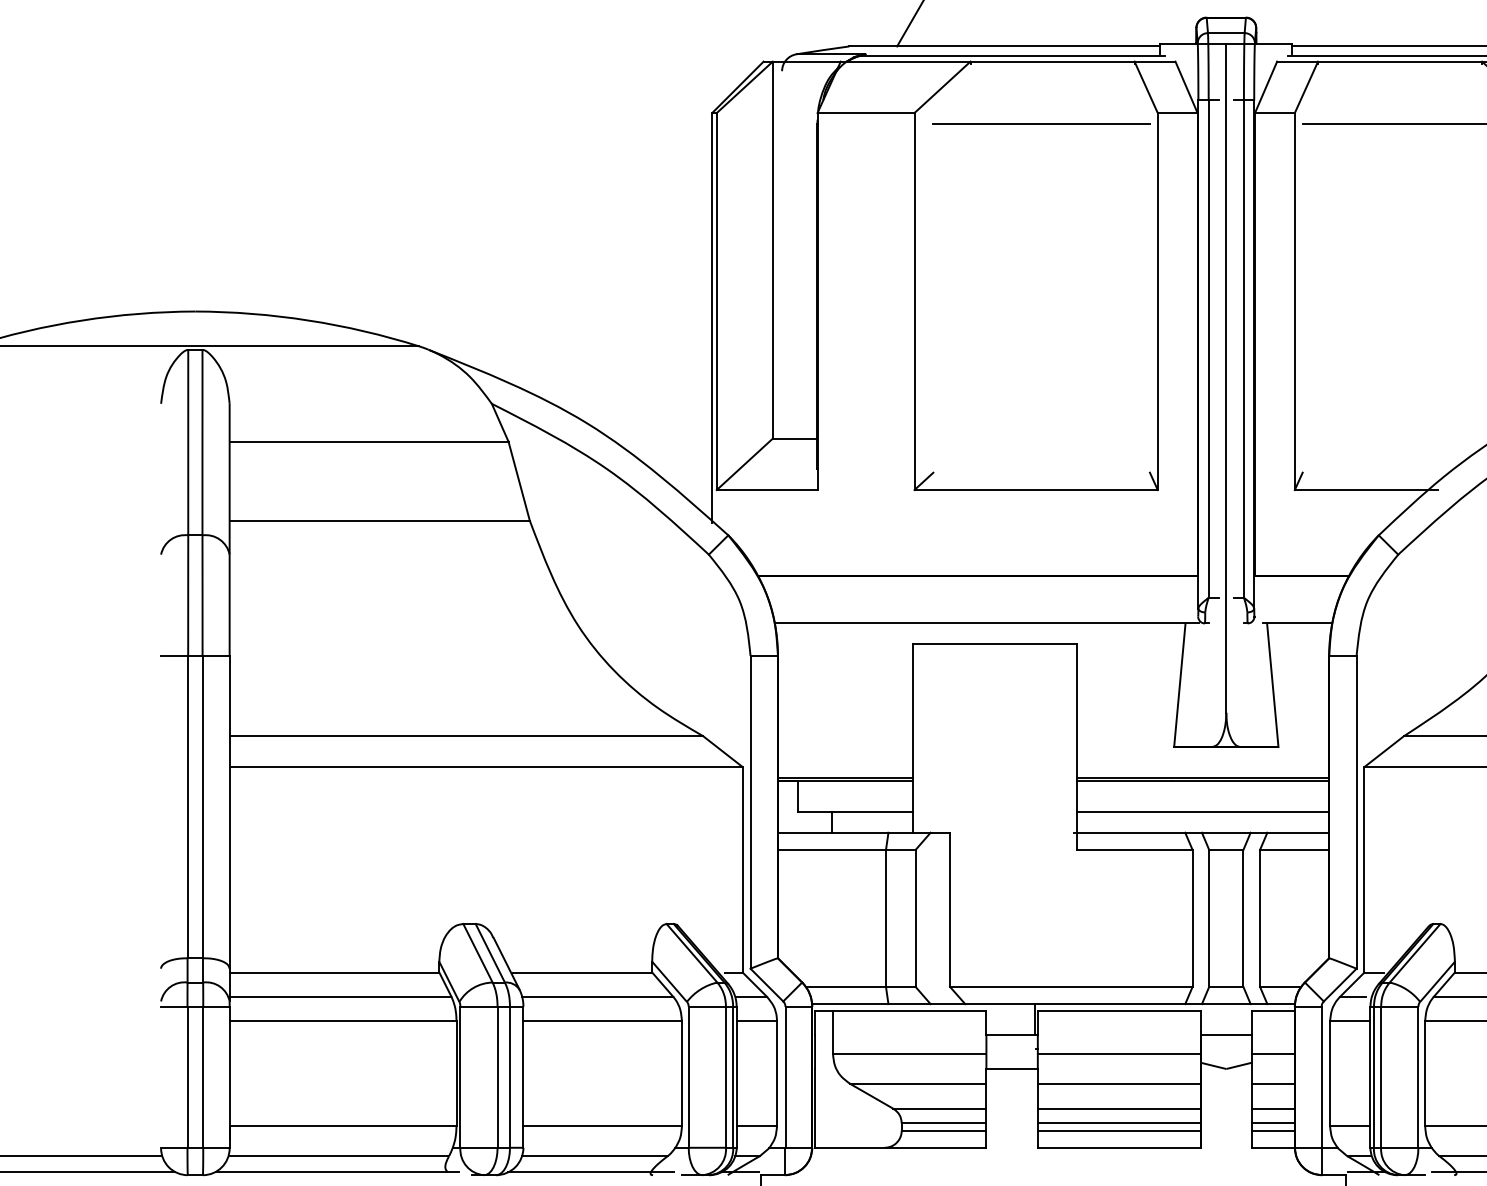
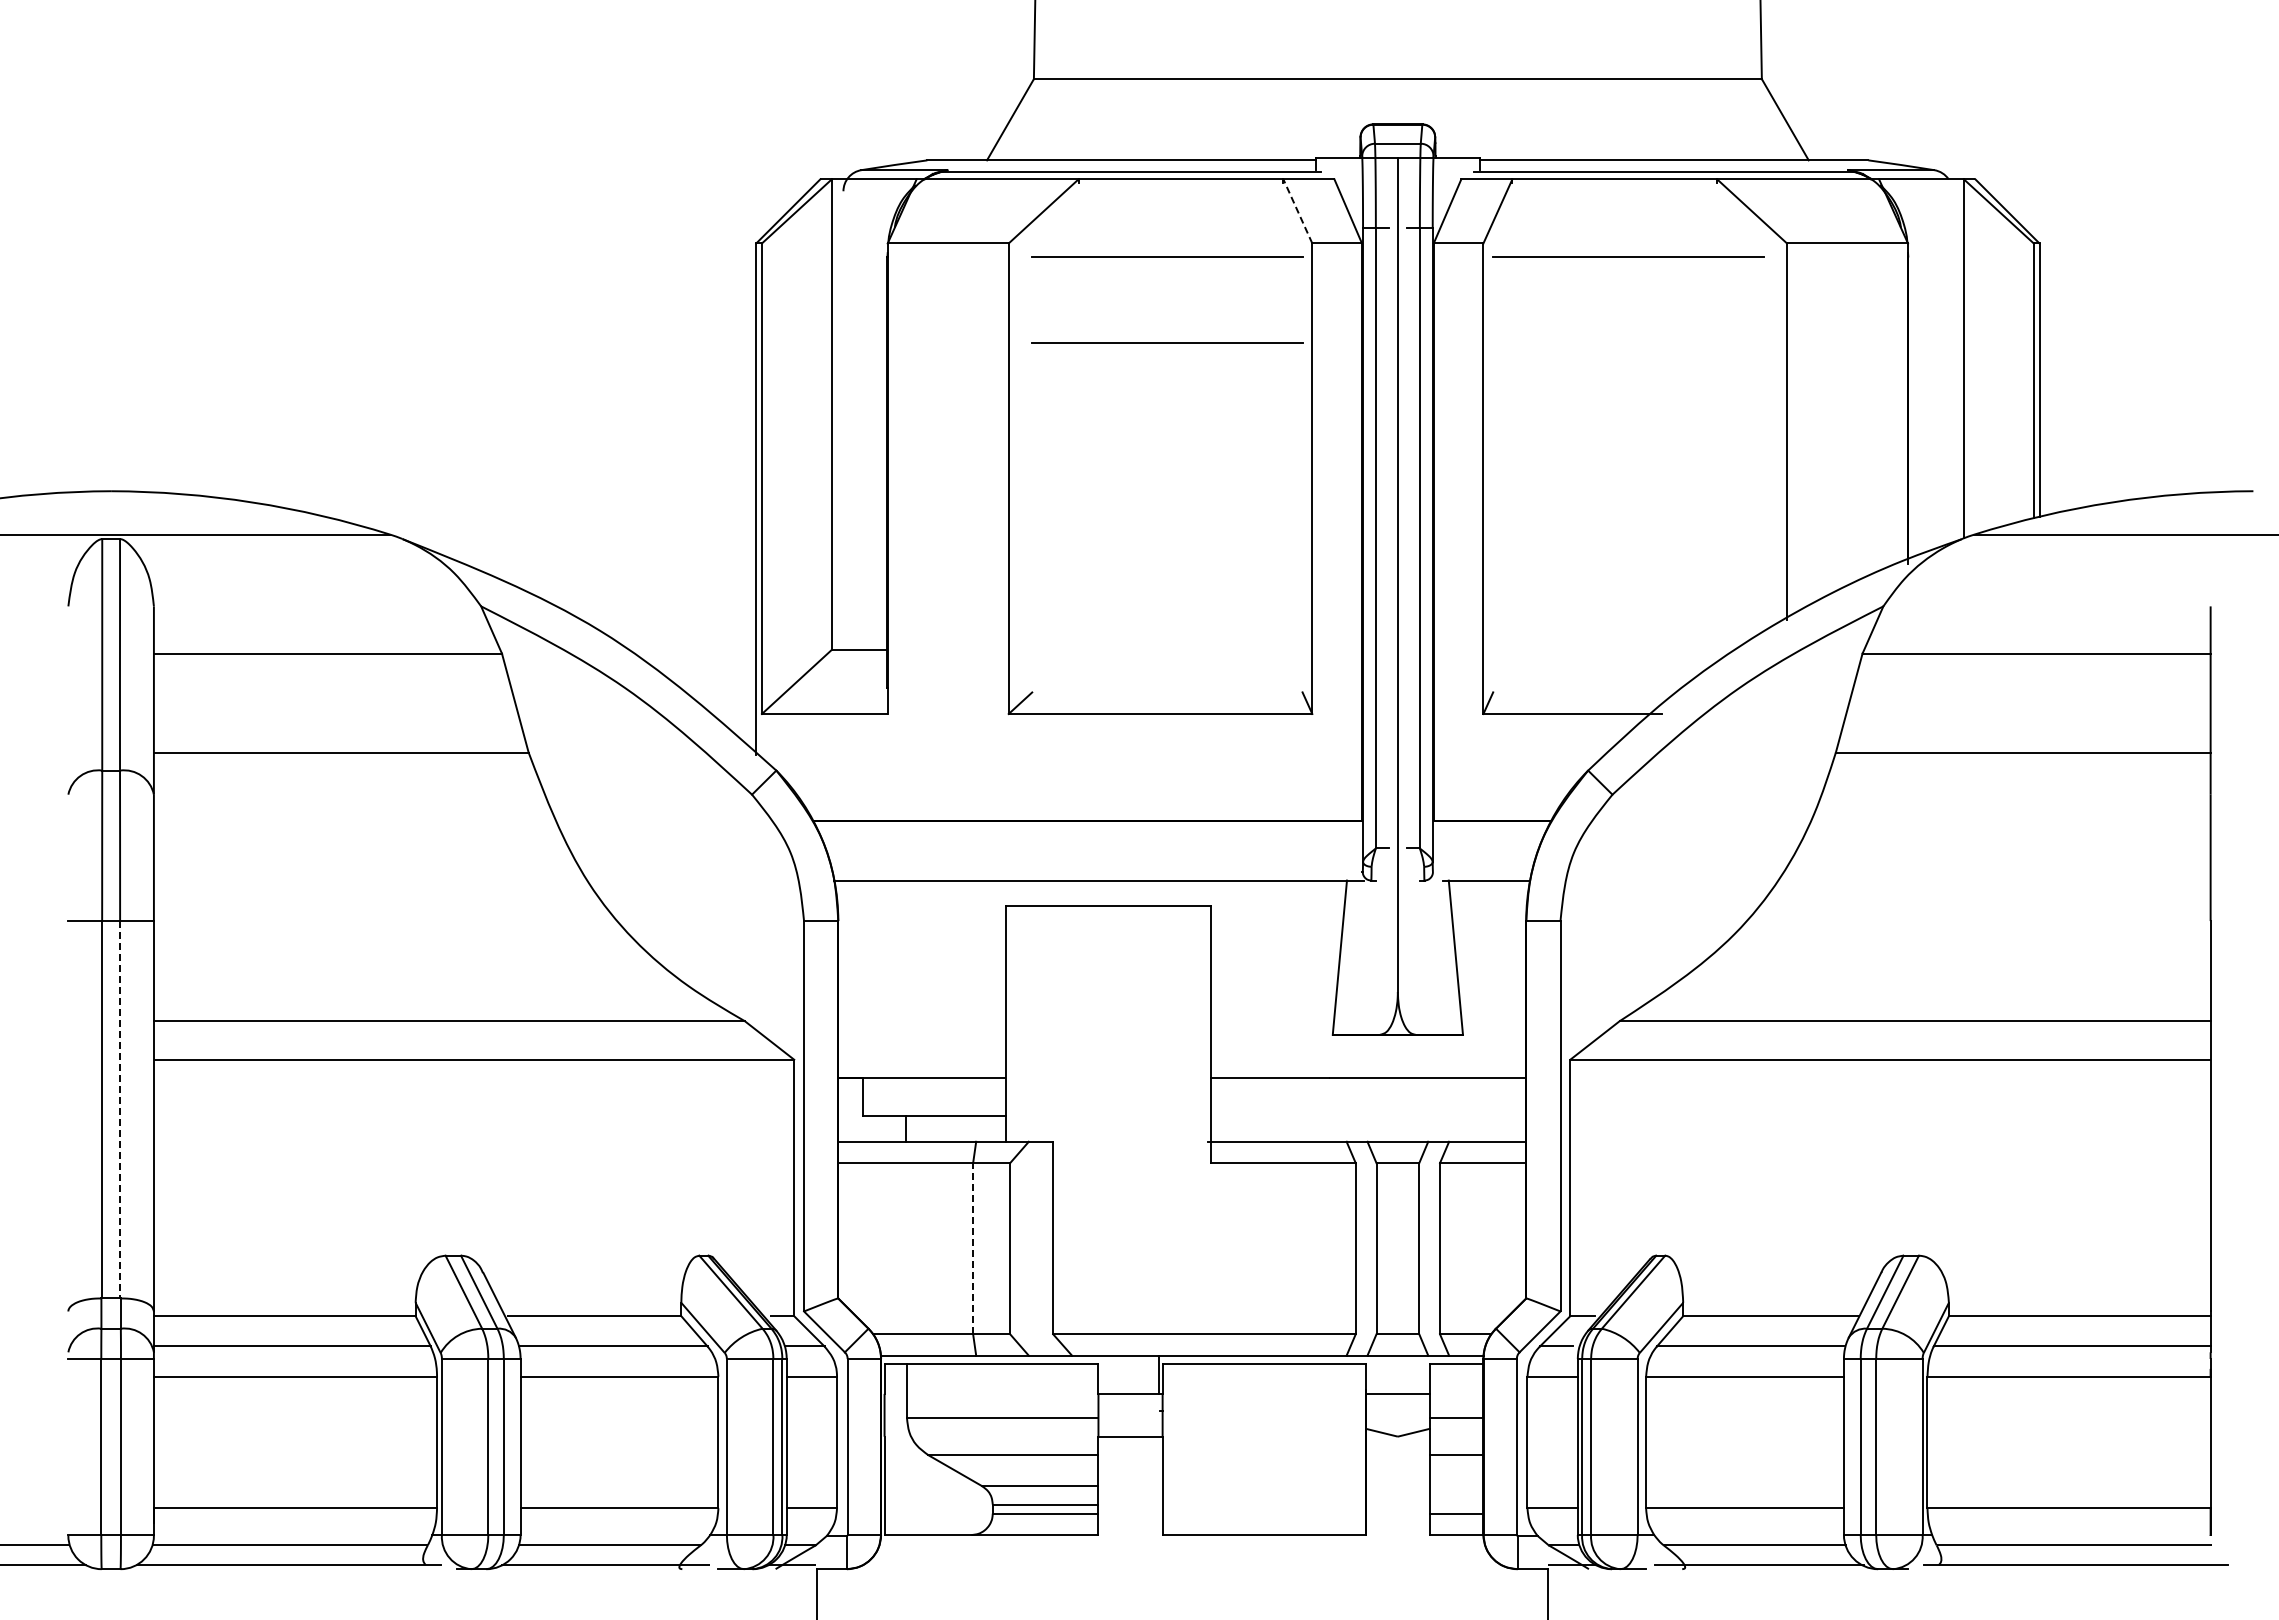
line: (1145, 86) -> (1297, 210), solid -> dashed
line: (1041, 192) -> (1167, 342), added
line: (845, 778) -> (922, 1073), removed
line: (1202, 778) -> (1368, 1073), removed
line: (202, 806) -> (120, 1109), solid -> dashed
line: (1202, 811) -> (1368, 1115), removed
line: (886, 918) -> (973, 1248), solid -> dashed
line: (1118, 1054) -> (1263, 1418), removed
line: (1118, 1084) -> (1263, 1455), removed
line: (1118, 1108) -> (1263, 1486), removed
line: (1273, 1108) -> (1456, 1486), removed
line: (1118, 1123) -> (1263, 1504), removed
line: (1273, 1123) -> (1456, 1504), removed
line: (1118, 1130) -> (1263, 1513), removed

